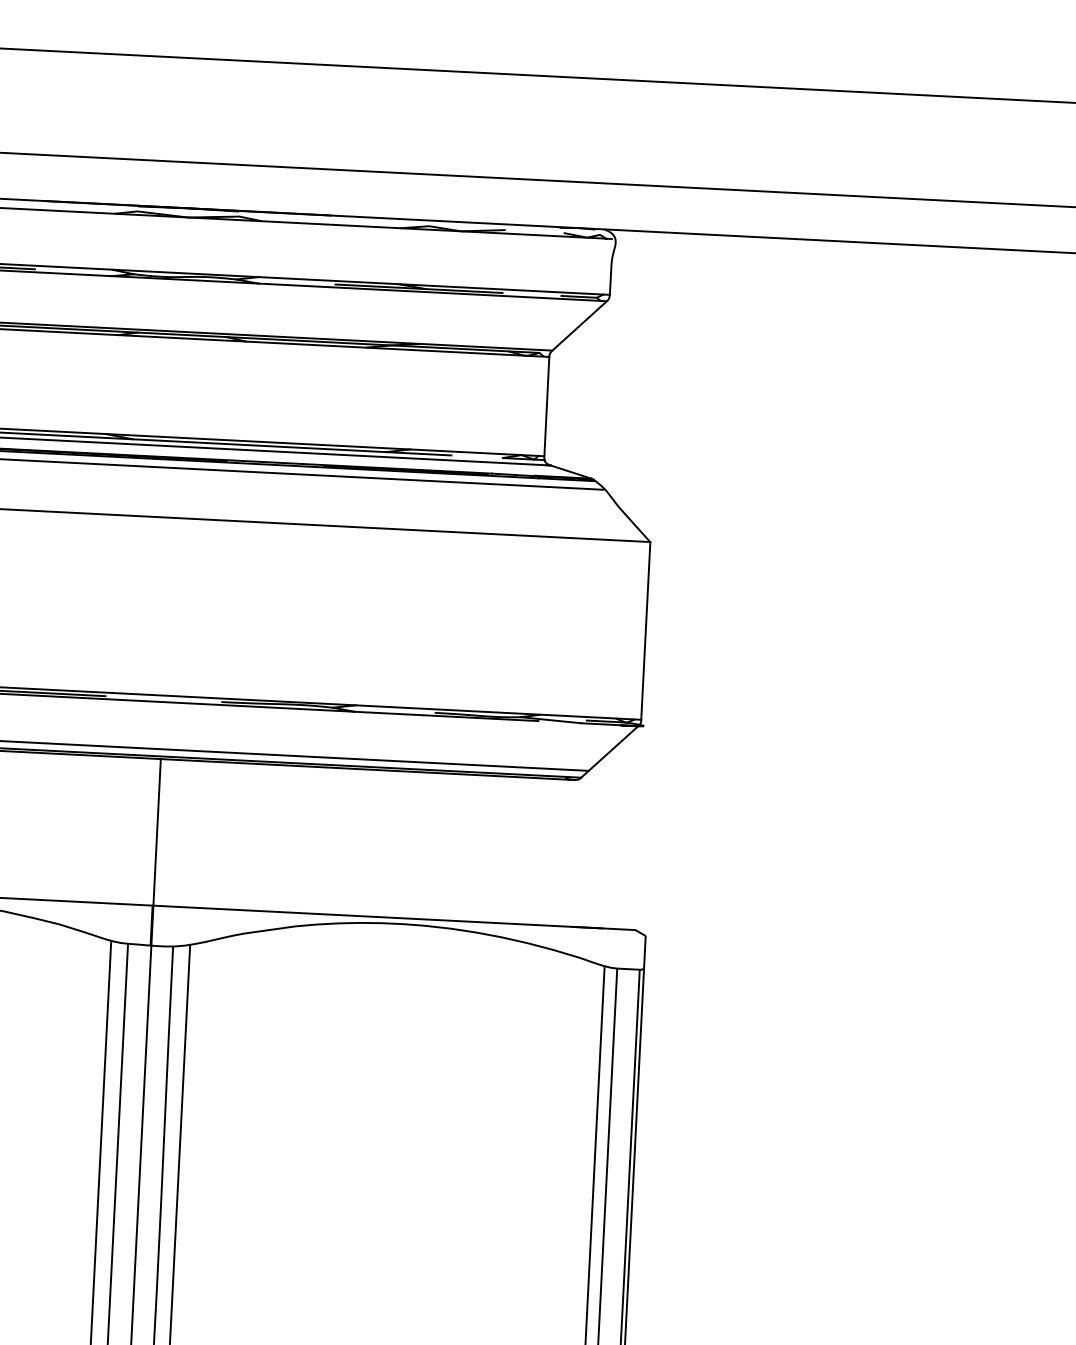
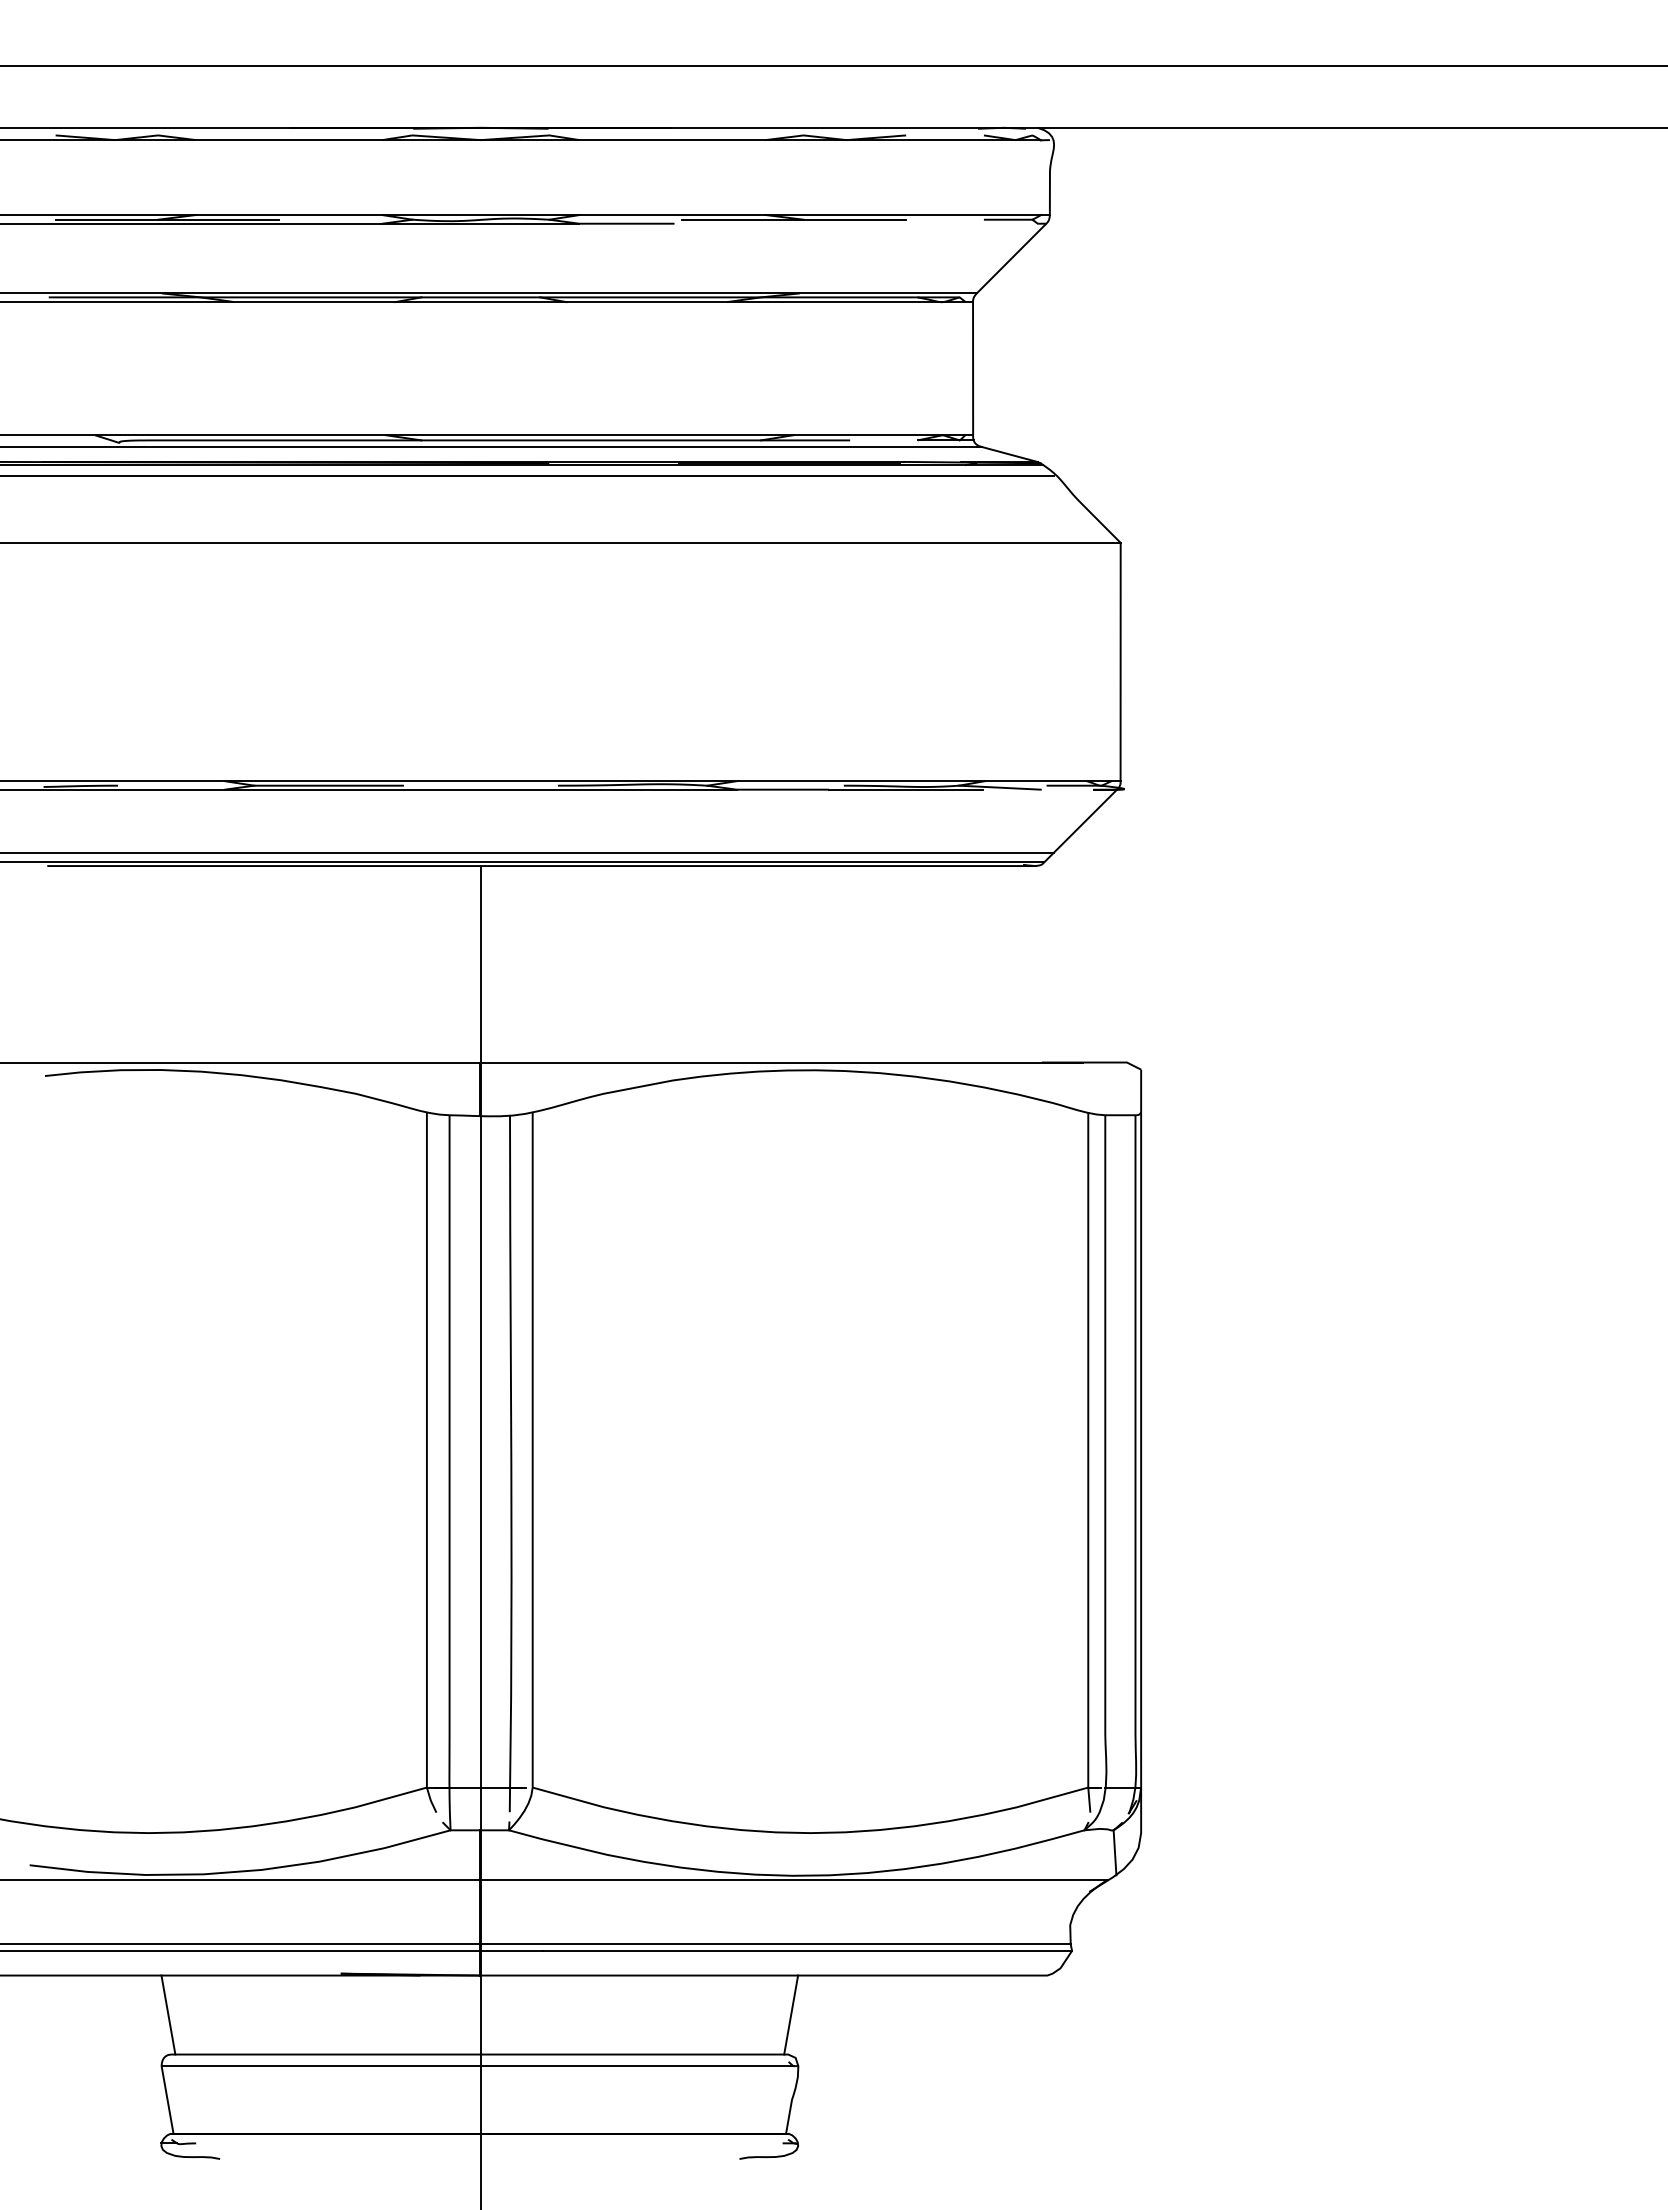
line: (464, 293) -> (855, 223), removed
line: (606, 724) -> (1074, 789), removed

